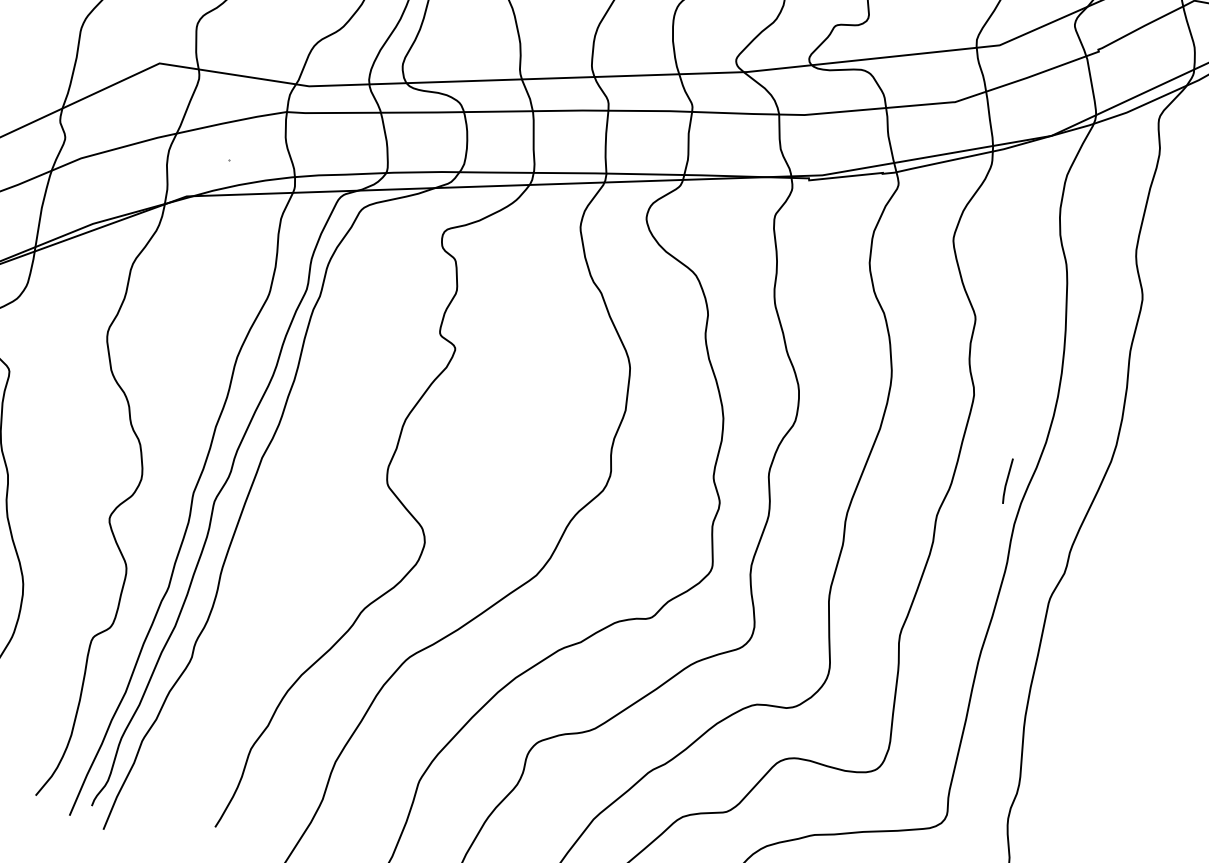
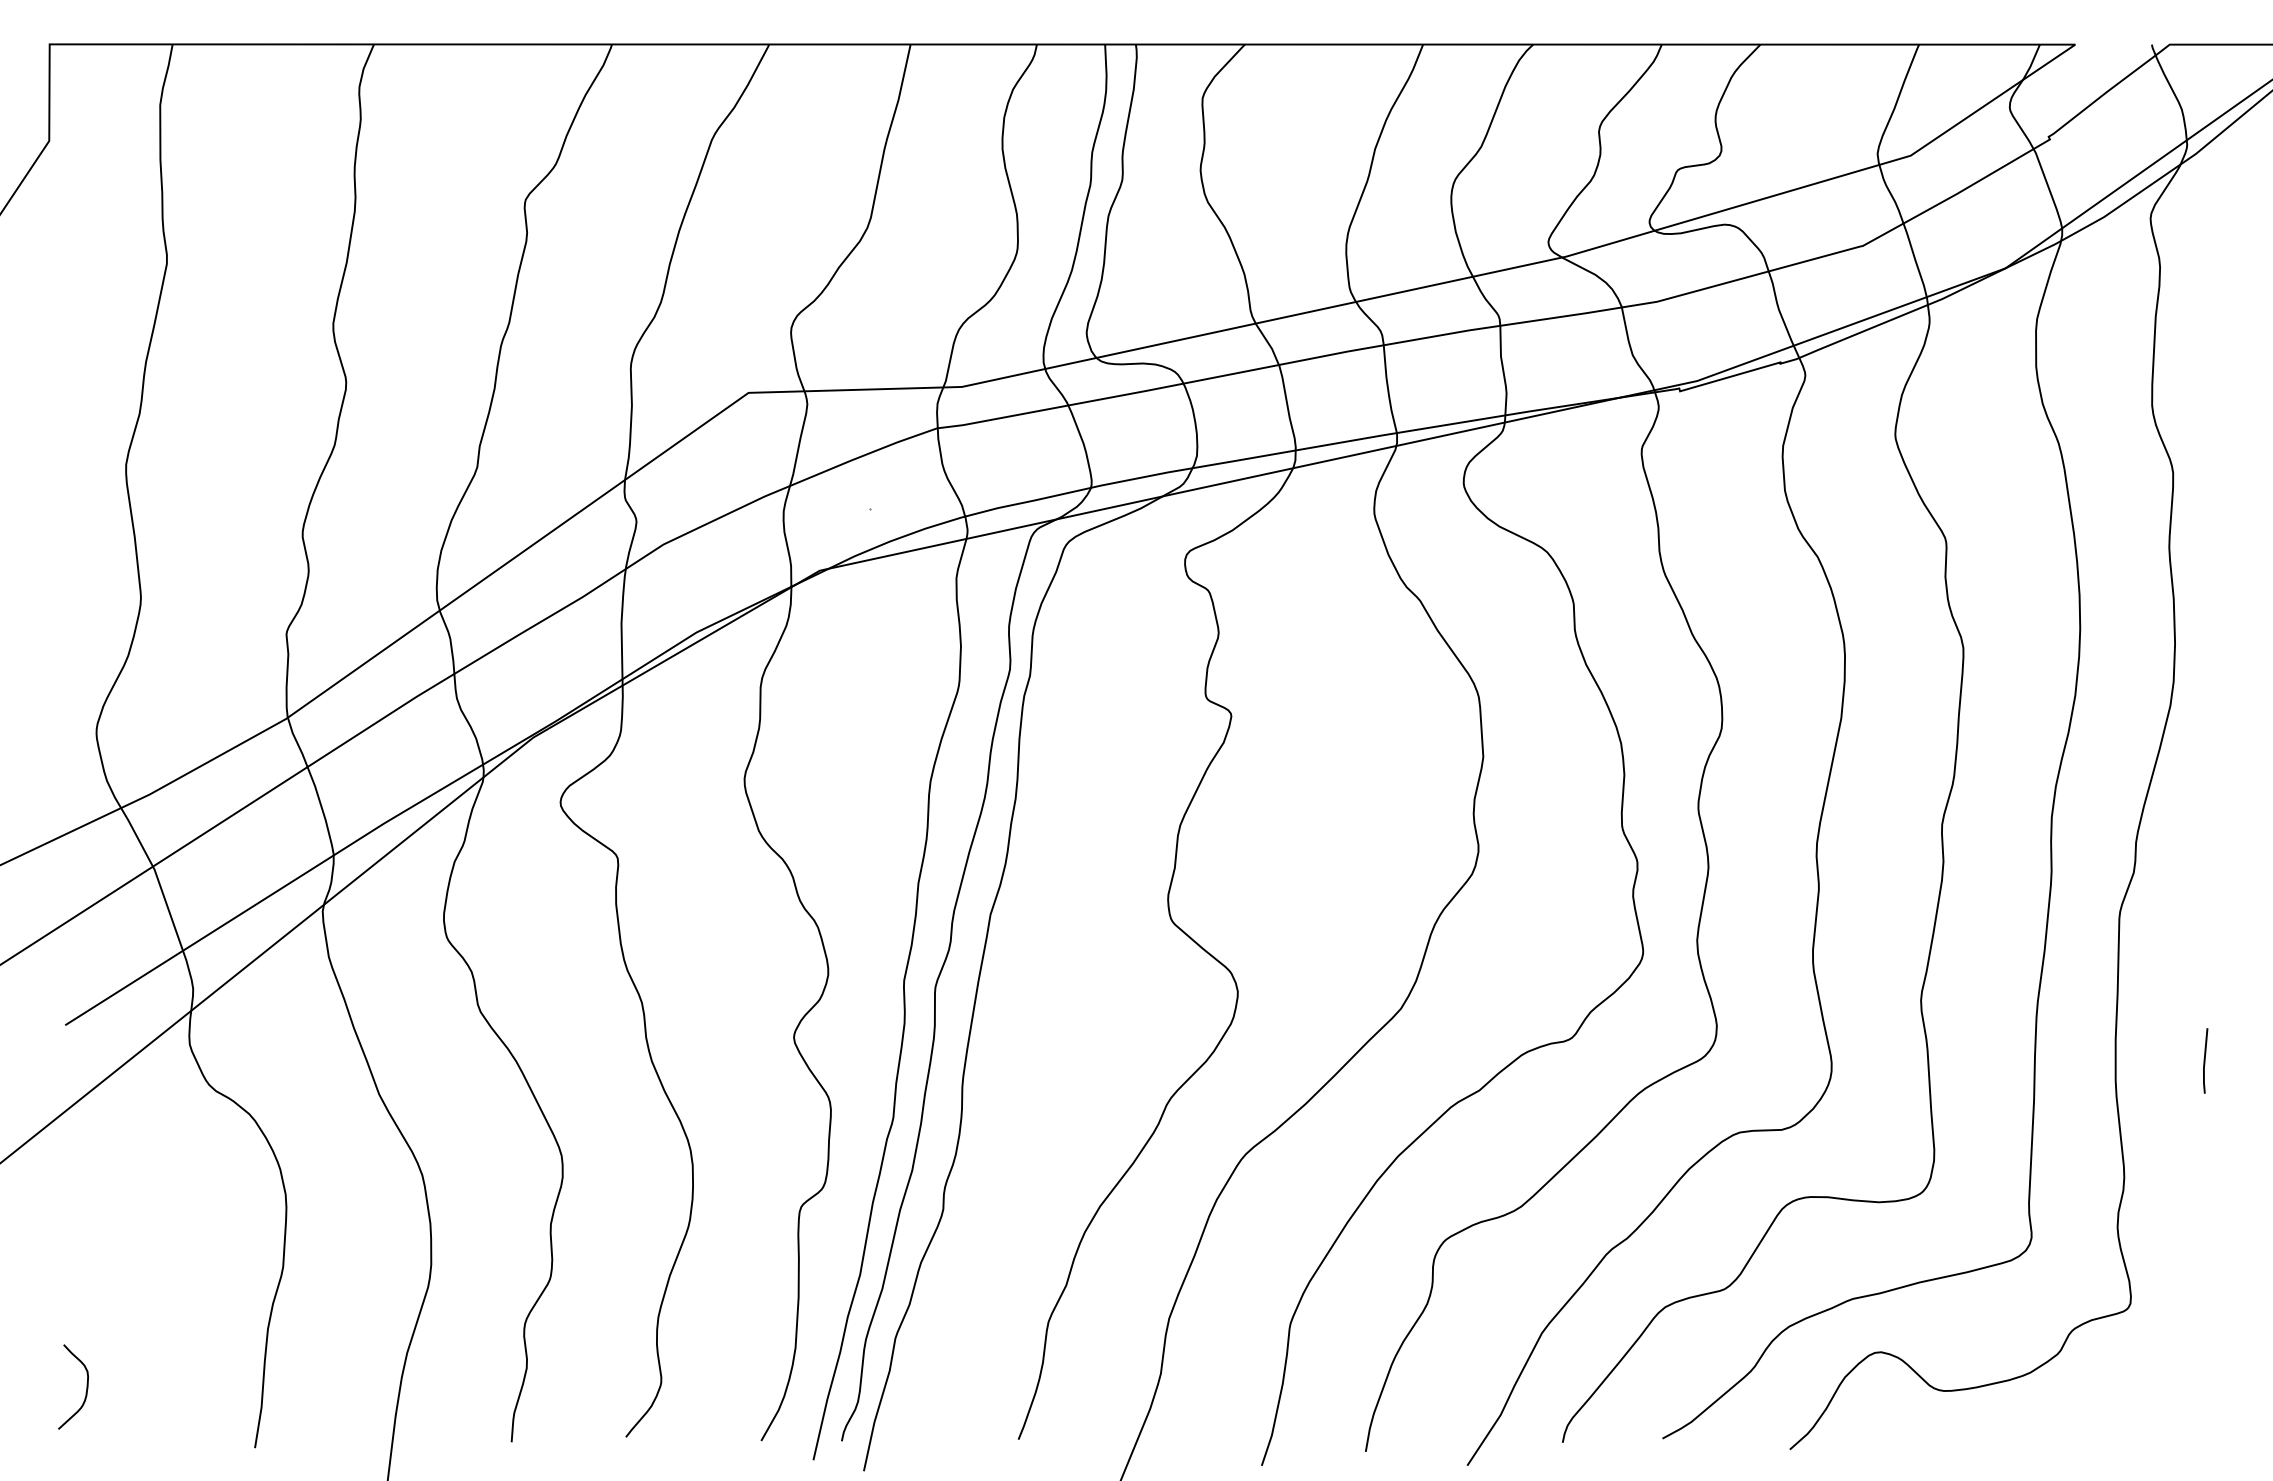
line: (1007, 480) -> (2205, 1060), moved

